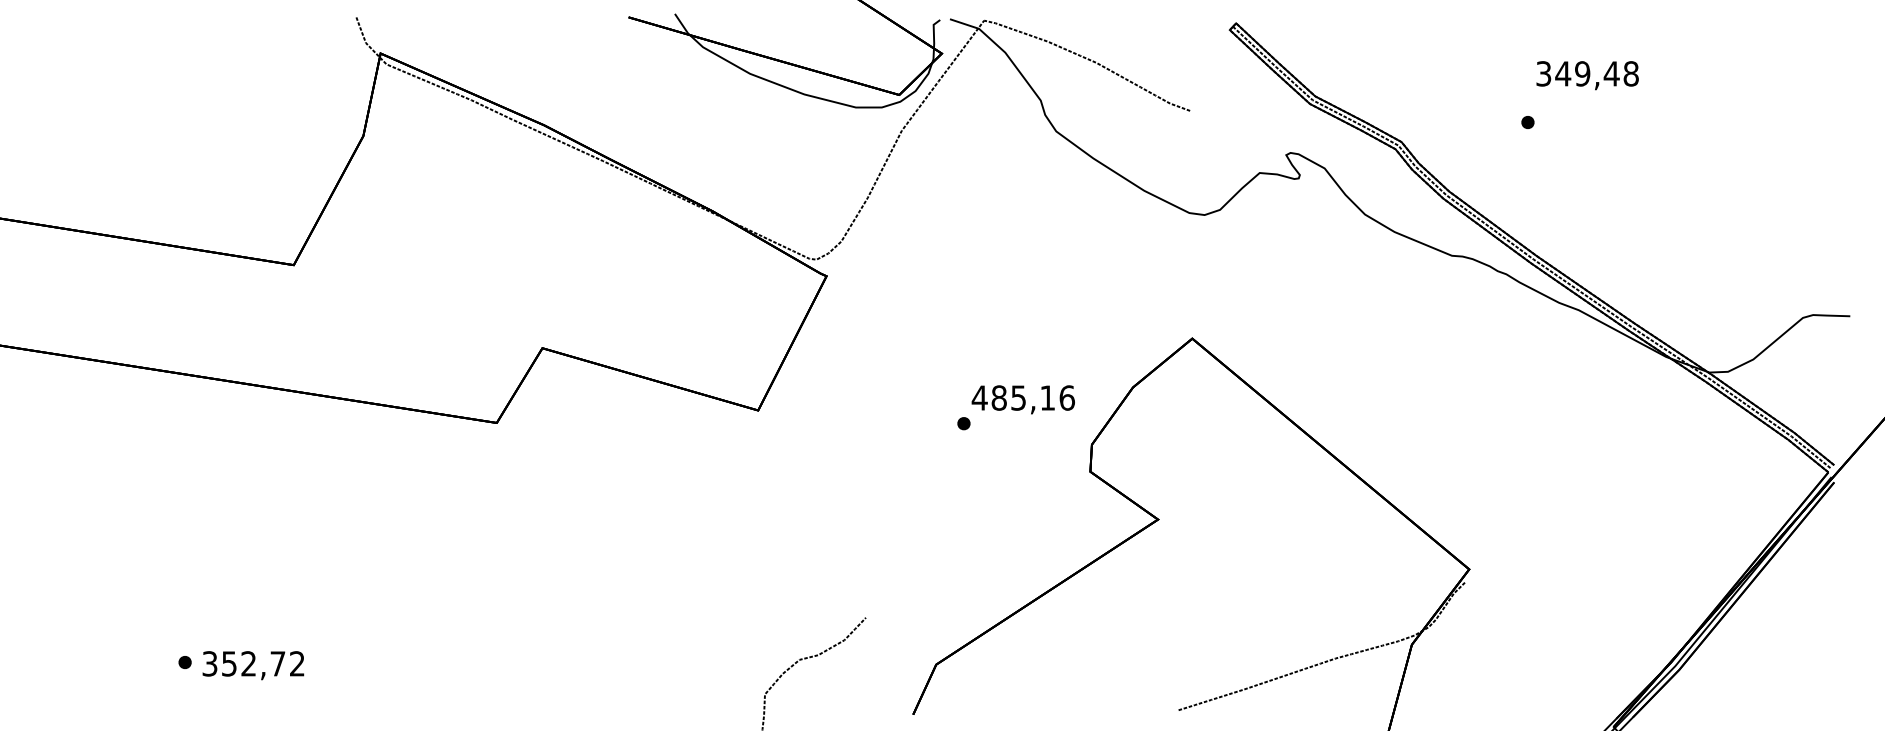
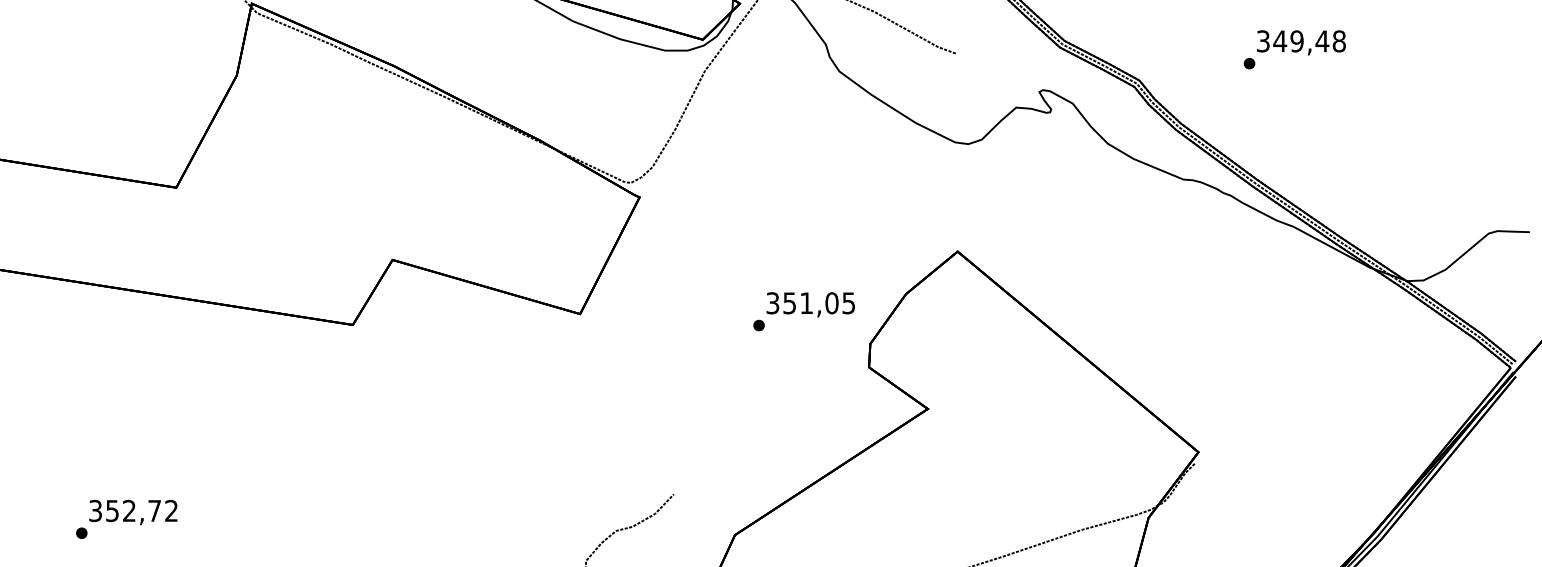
text: (1587, 75) -> (1301, 42), moved
text: (1022, 397) -> (810, 302), 485,16 -> 351,05
text: (253, 665) -> (133, 512), moved

